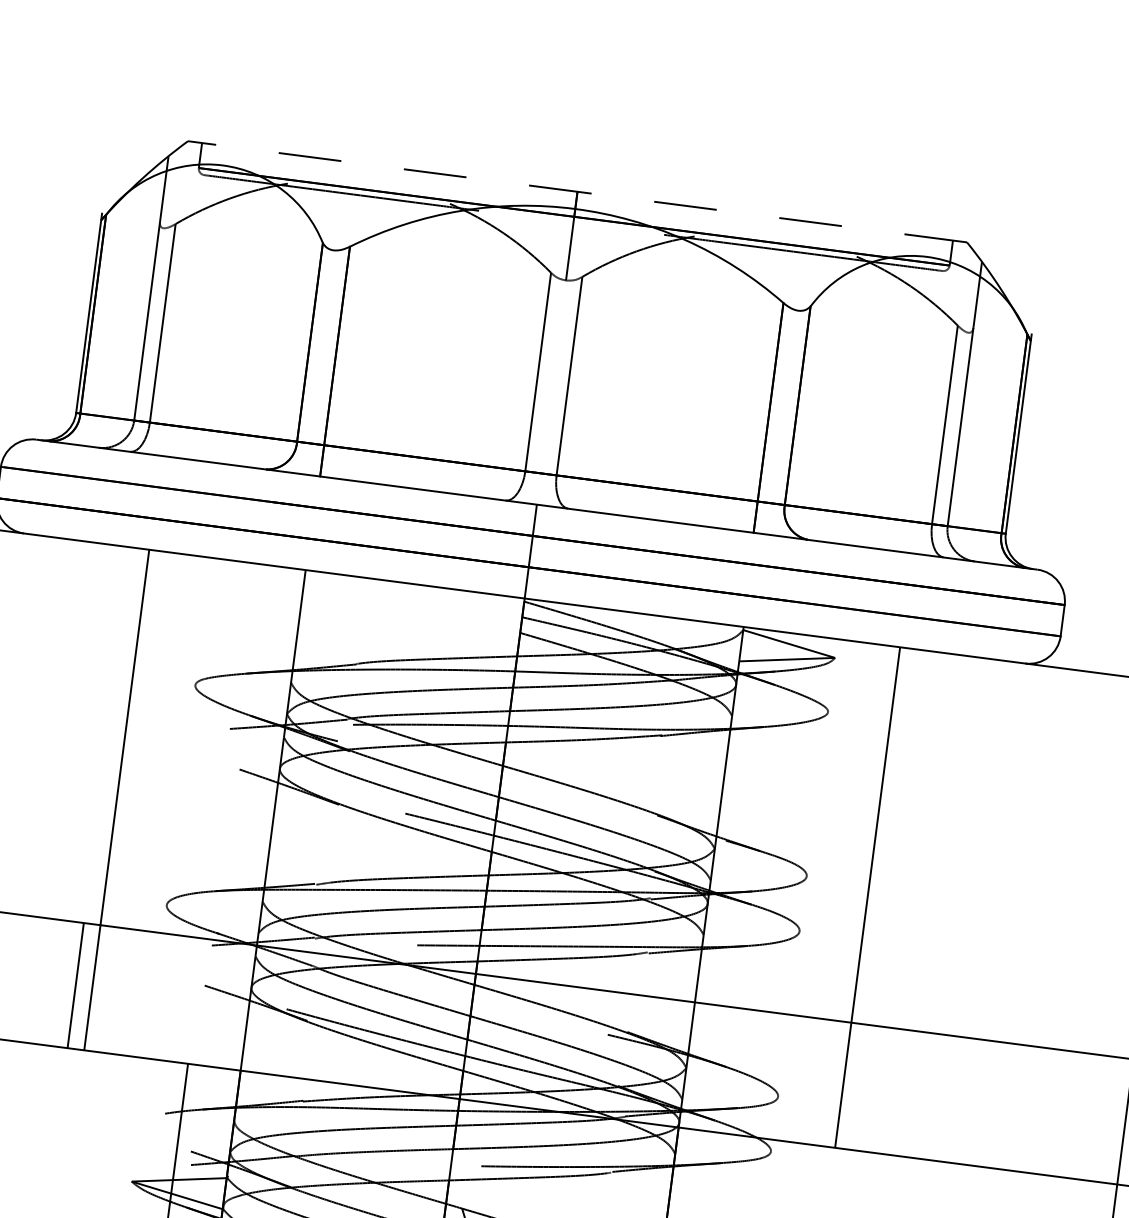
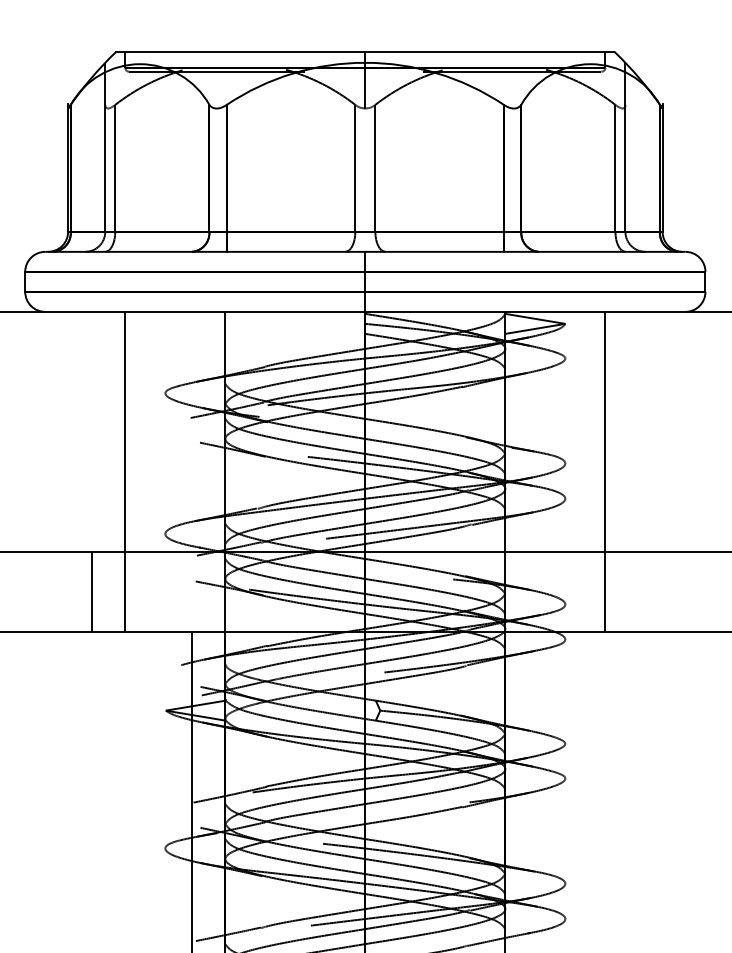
line: (576, 191) -> (364, 51), dashed -> solid
line: (75, 984) -> (91, 591), moved

